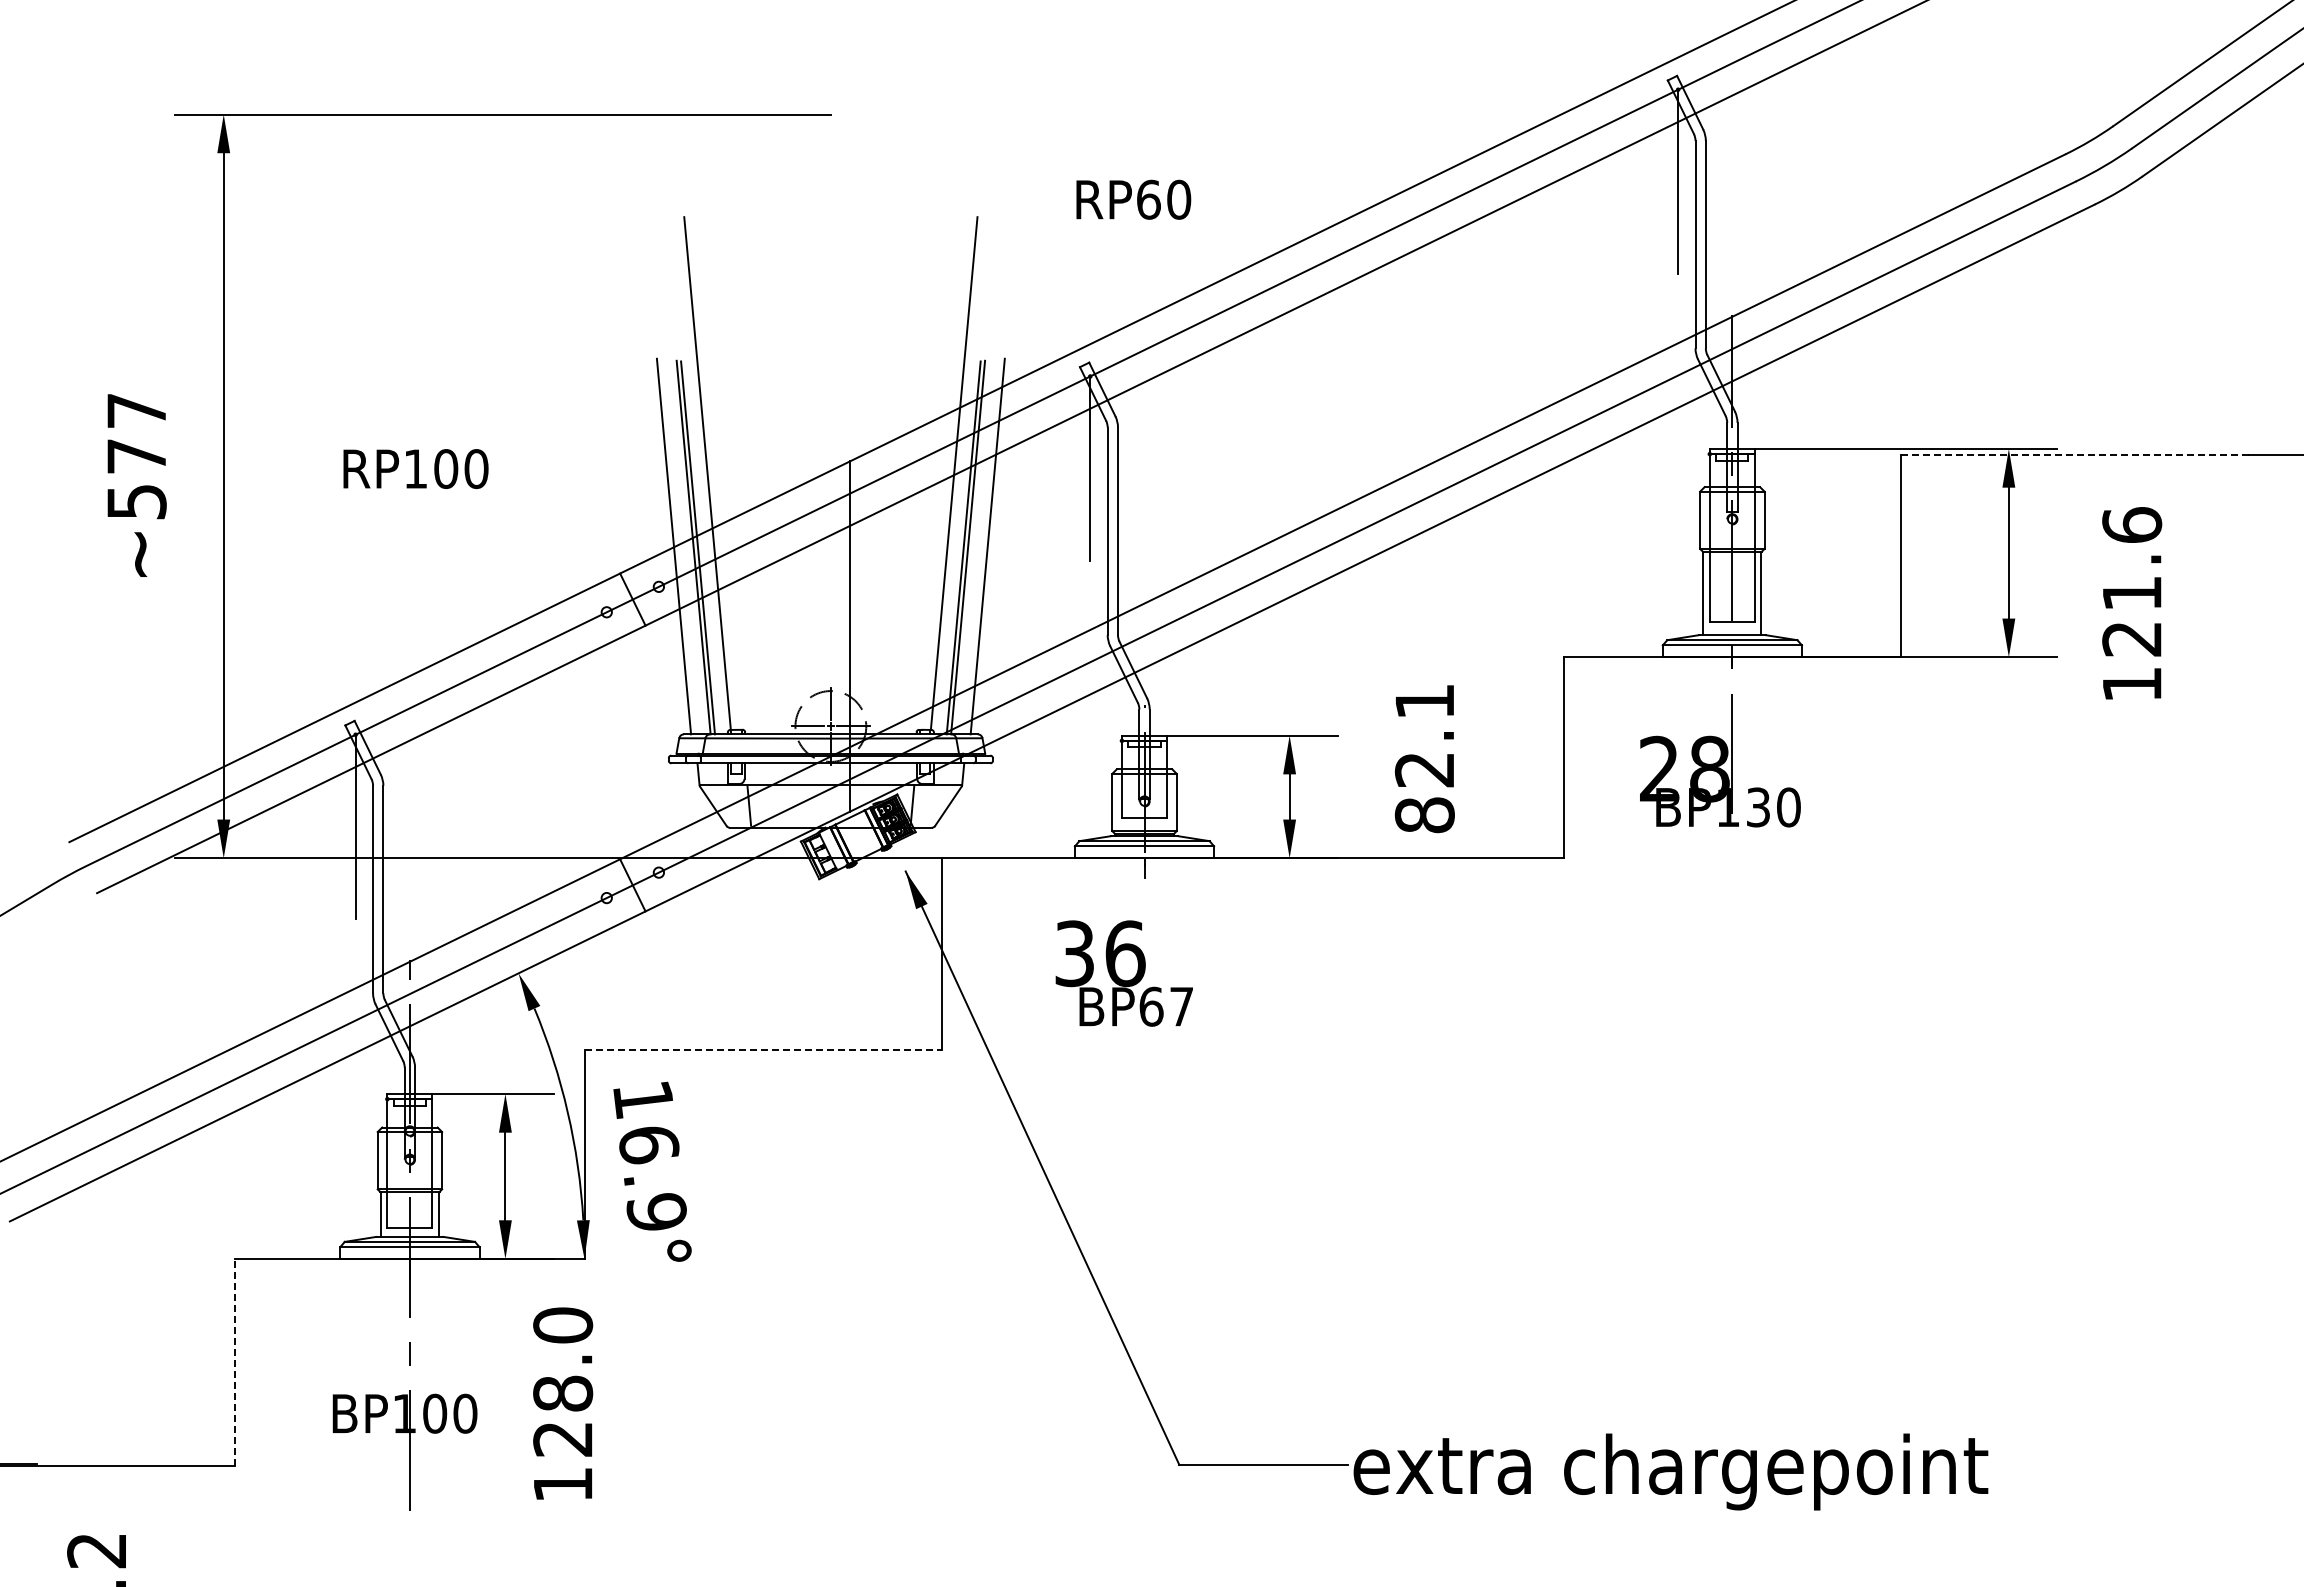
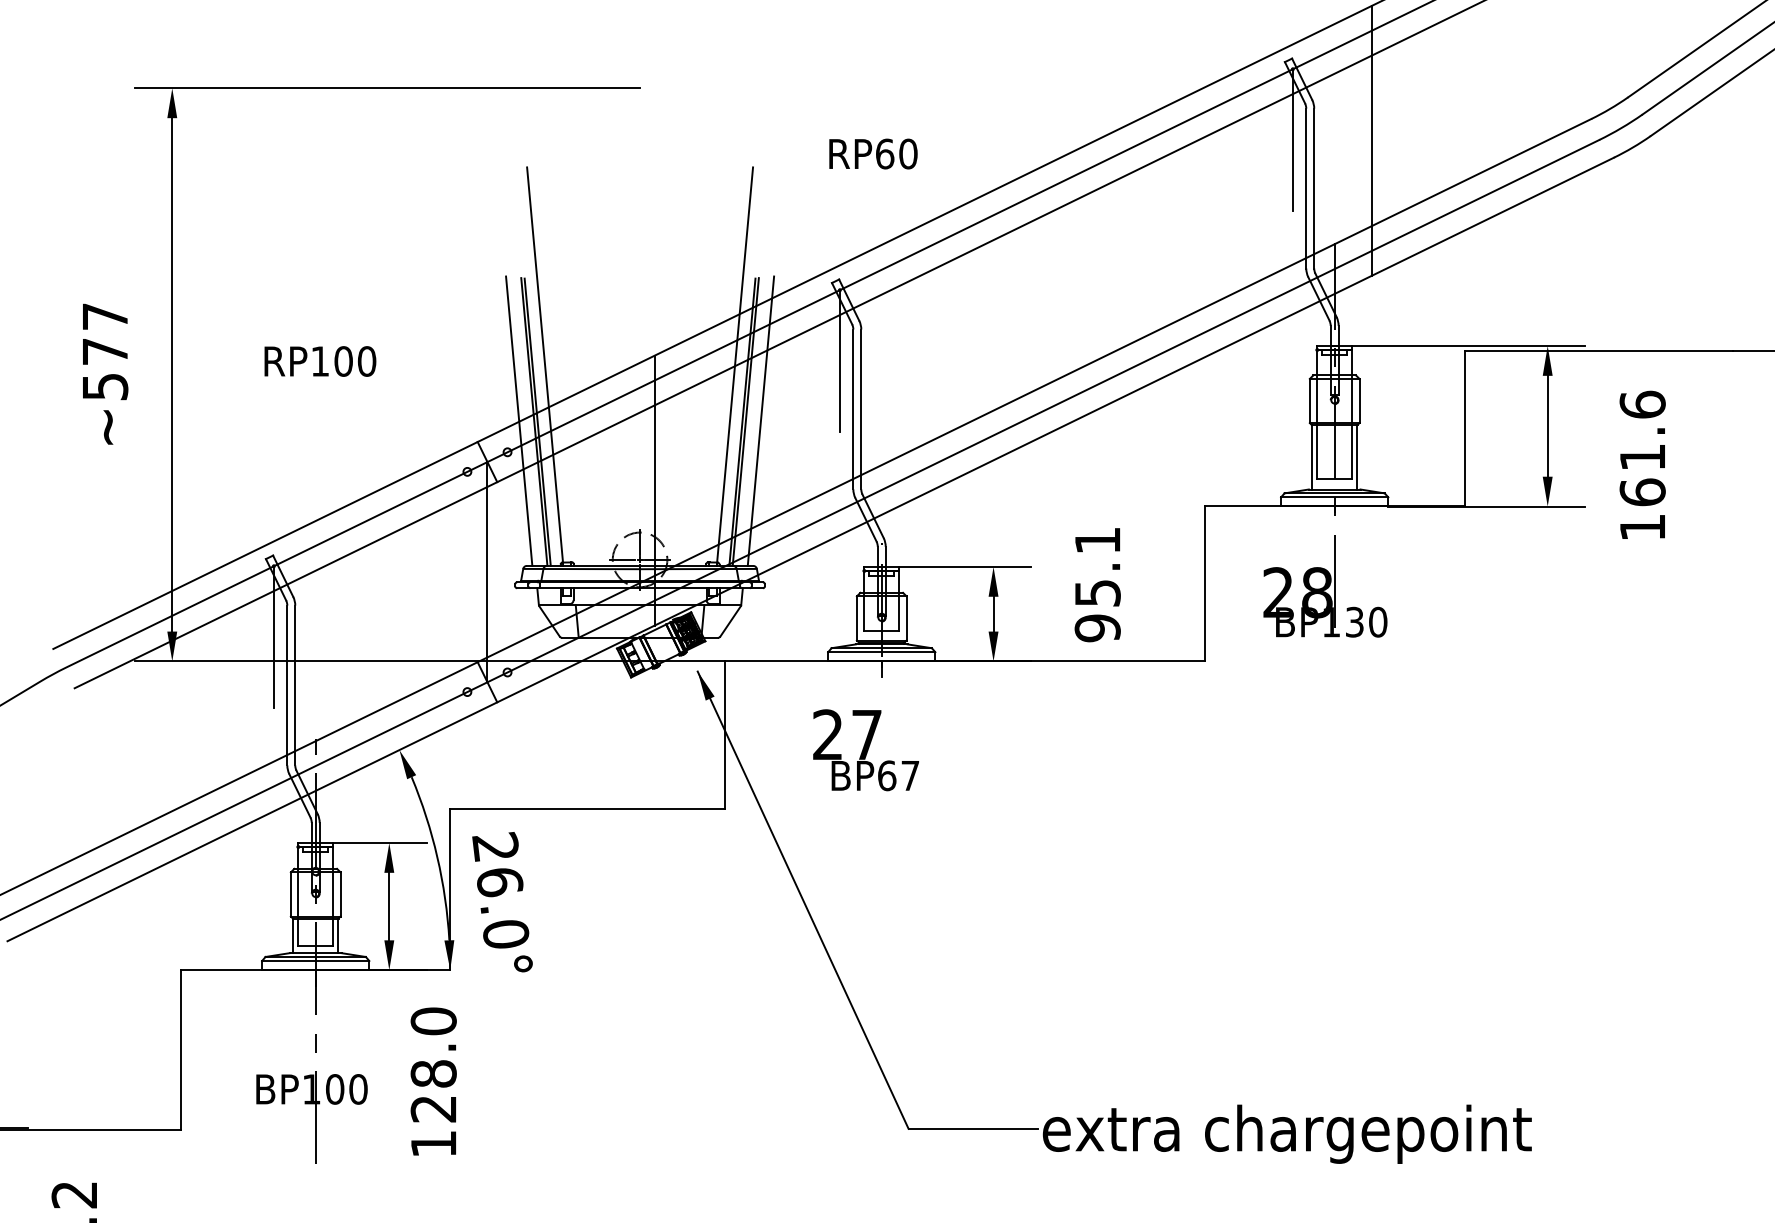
line: (1780, 182) -> (1371, 140), added
line: (2075, 454) -> (1599, 350), dashed -> solid
text: (2132, 638) -> (1642, 492), 121.6 -> 161.6
line: (632, 742) -> (487, 572), added
text: (1424, 793) -> (1097, 611), 82.1 -> 95.1
text: (1100, 953) -> (847, 734), 36 -> 27
line: (763, 1050) -> (588, 809), dashed -> solid
text: (649, 1154) -> (500, 889), 16.9° -> 26.0°
line: (235, 1362) -> (181, 1049), dashed -> solid

